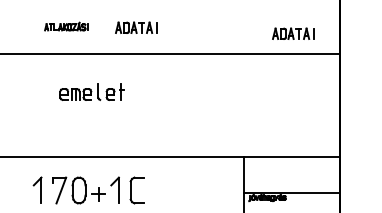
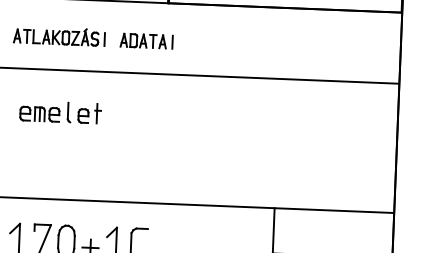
part: (66, 26) -> (58, 36), size x1.67
part: (293, 33) -> (342, 56), removed
part: (91, 91) -> (59, 111), moved

